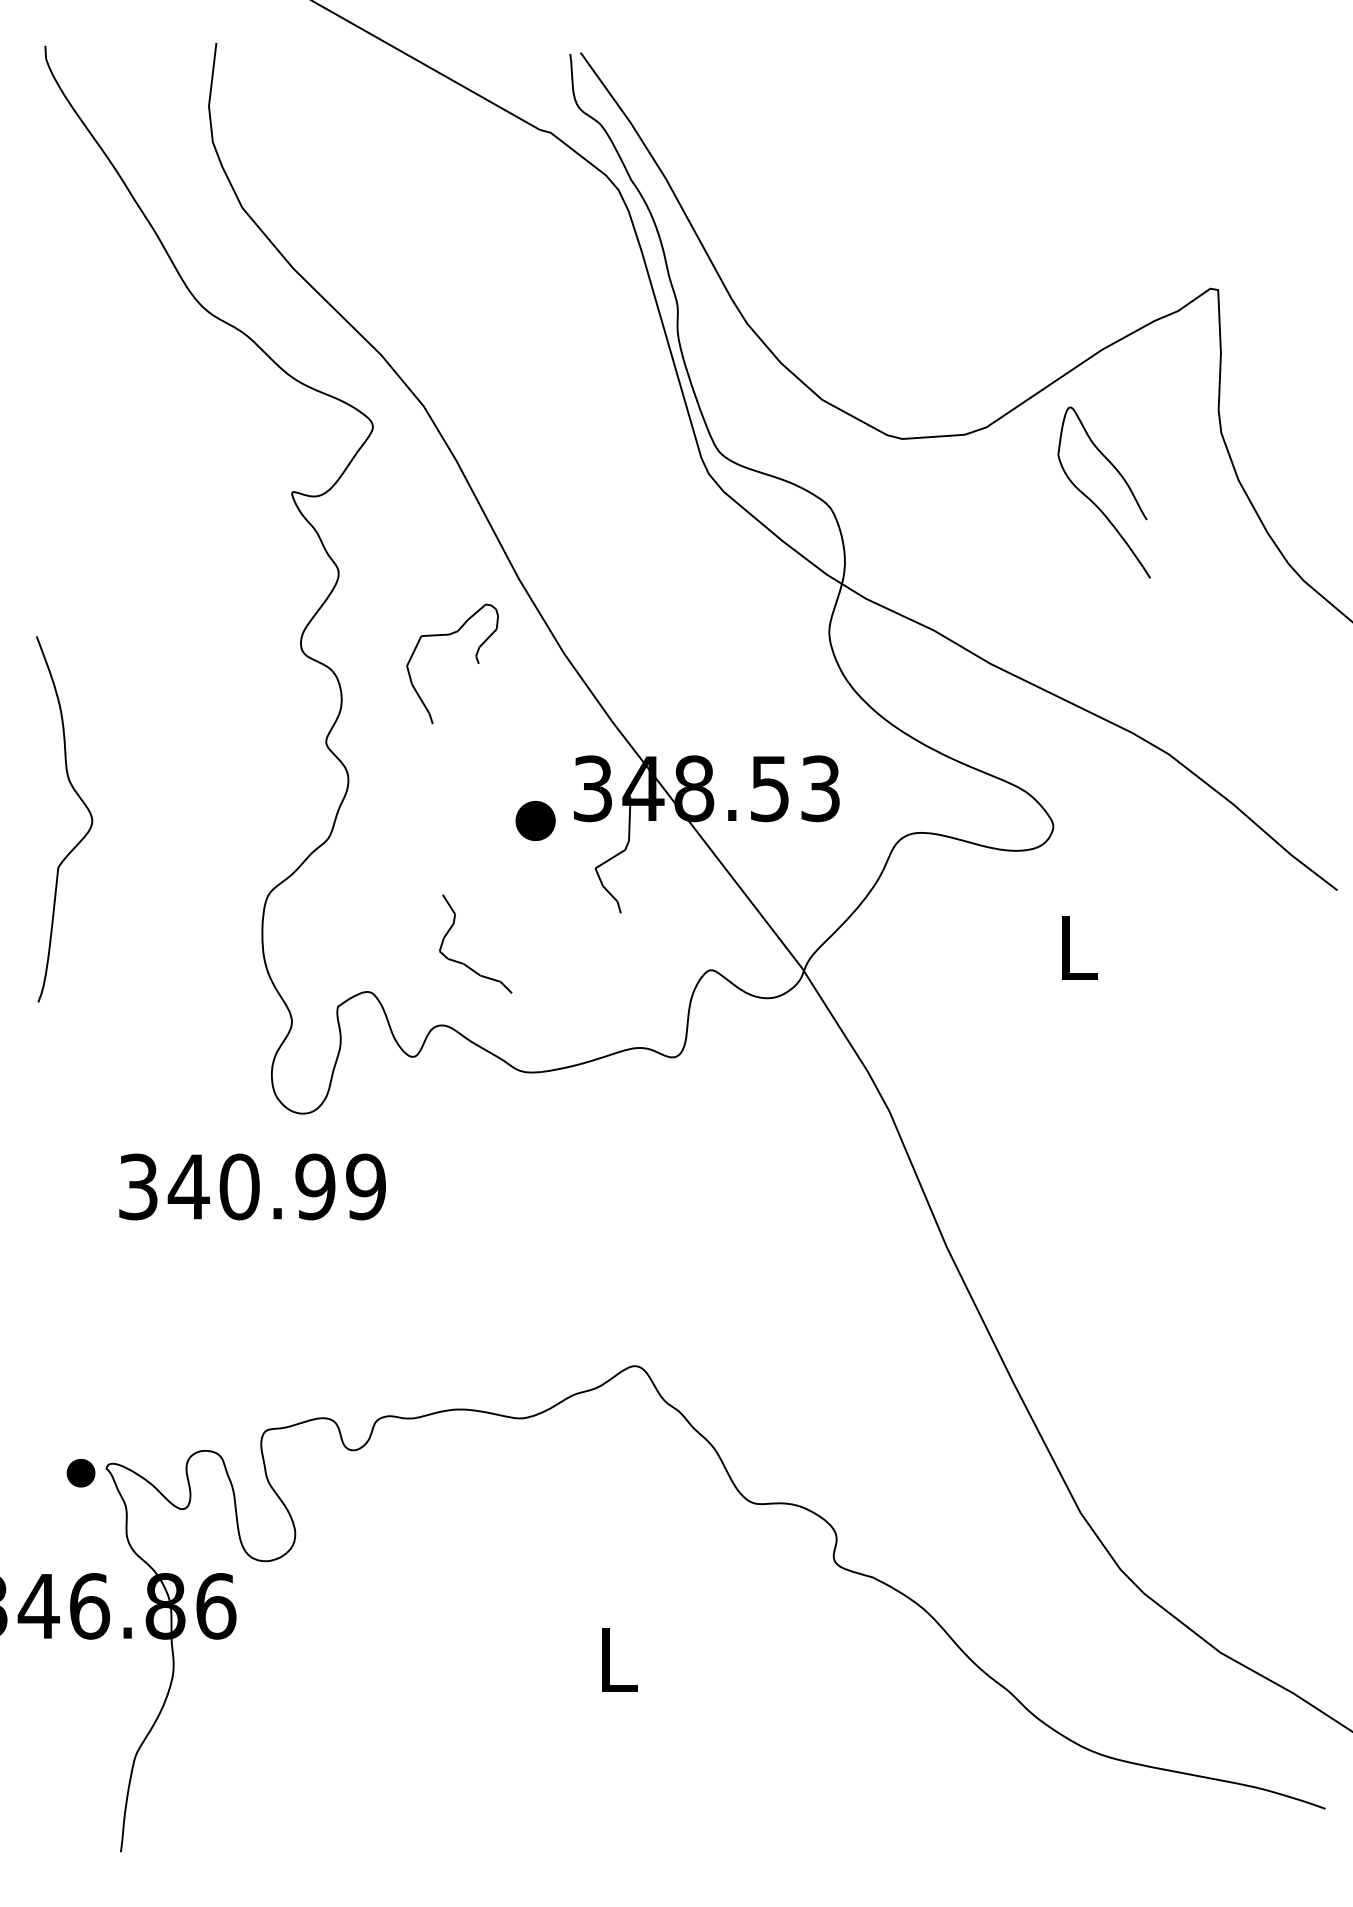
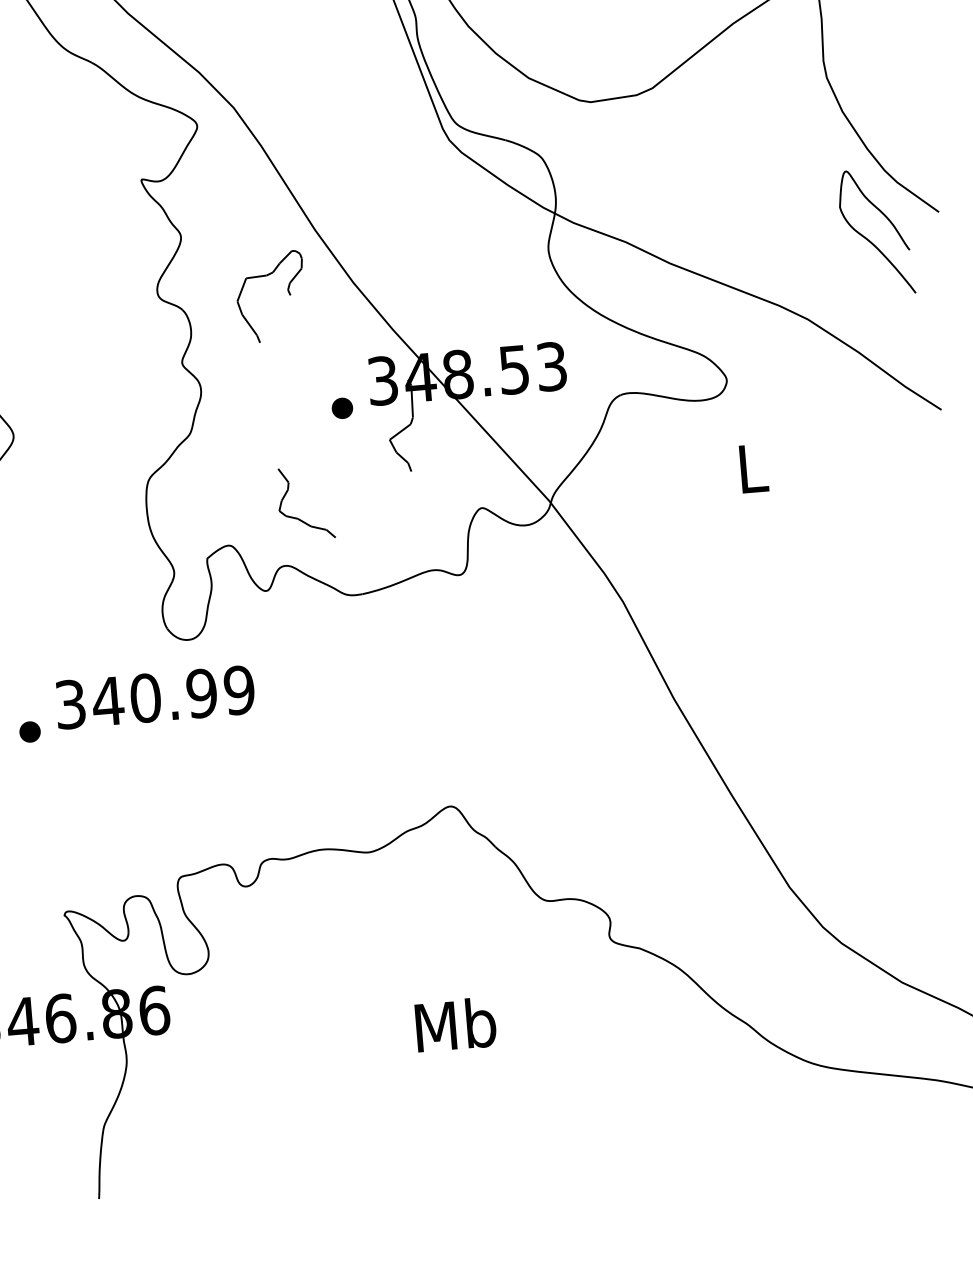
curve: (1093, 501) -> (868, 239), moved
part: (535, 820) -> (342, 408), size x0.71
part: (80, 1472) -> (29, 731), moved
text: (617, 1658) -> (455, 1024), L -> Mb

